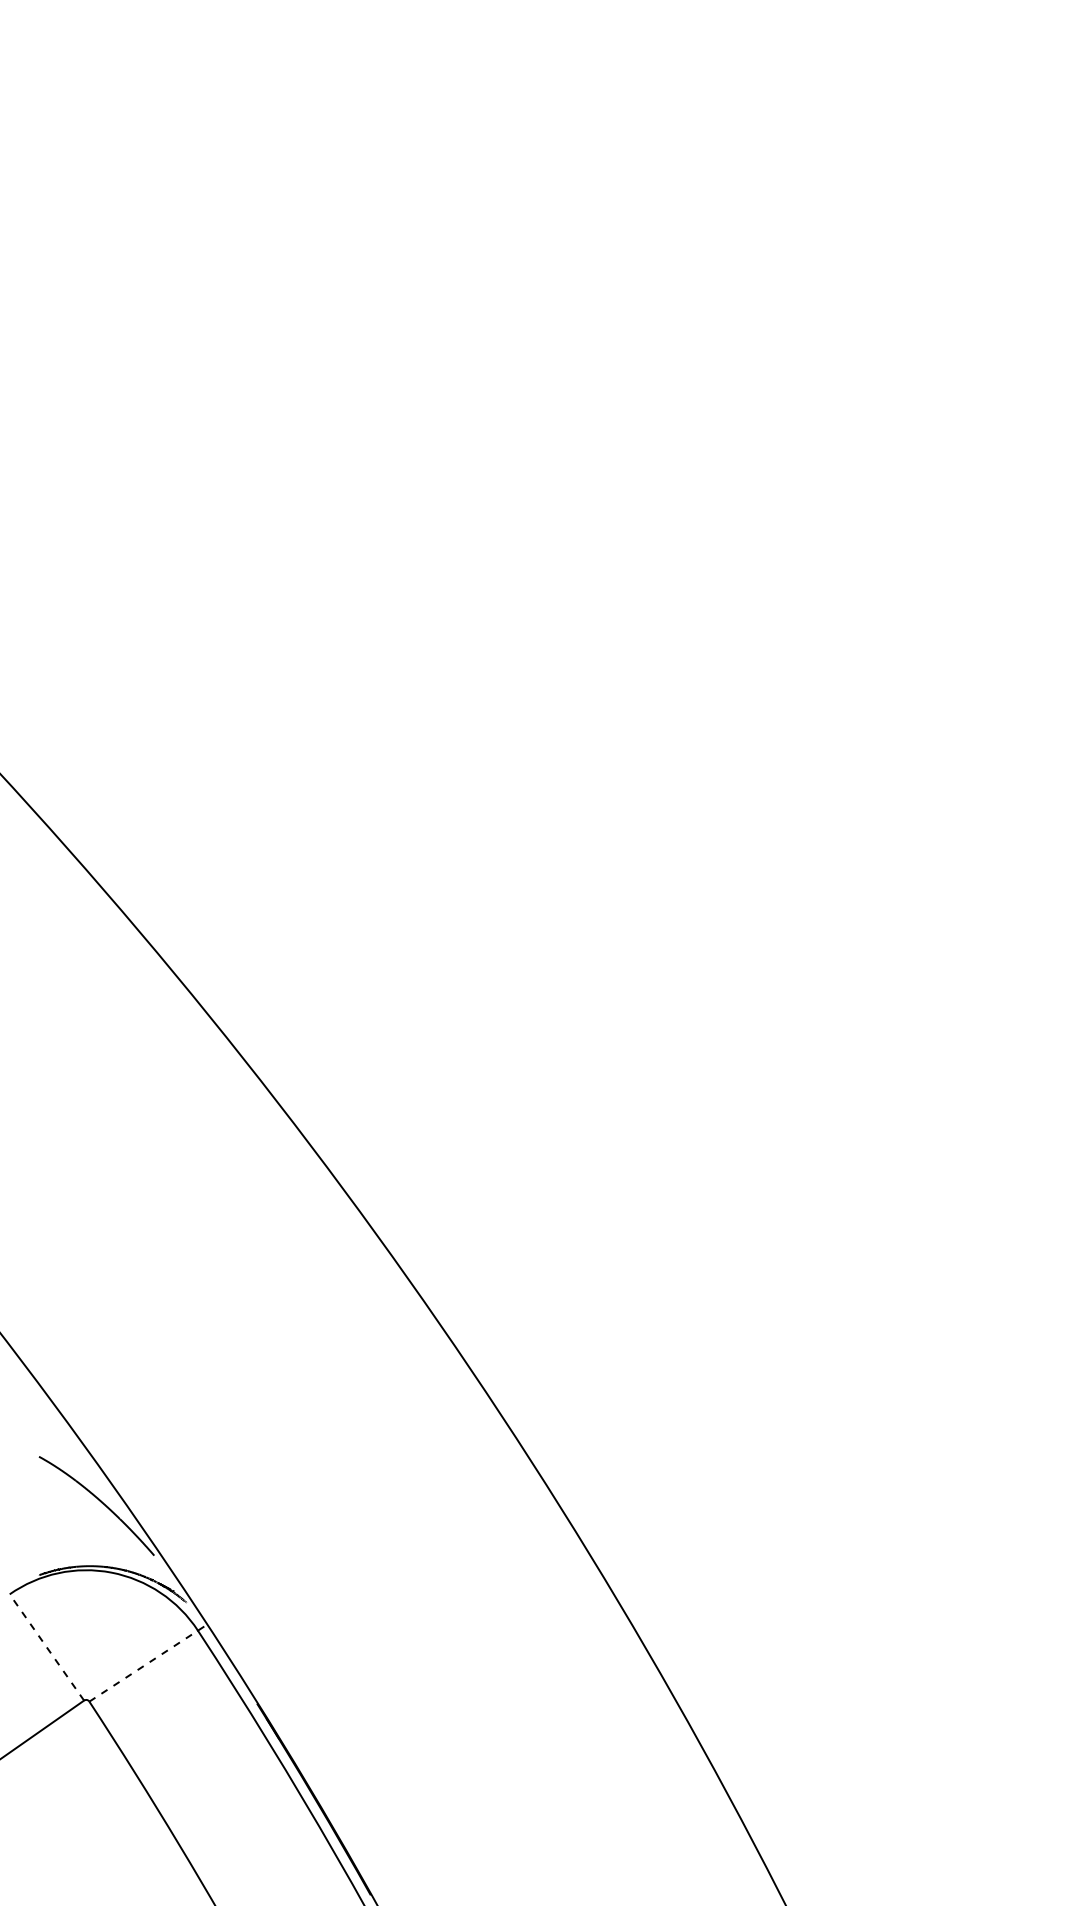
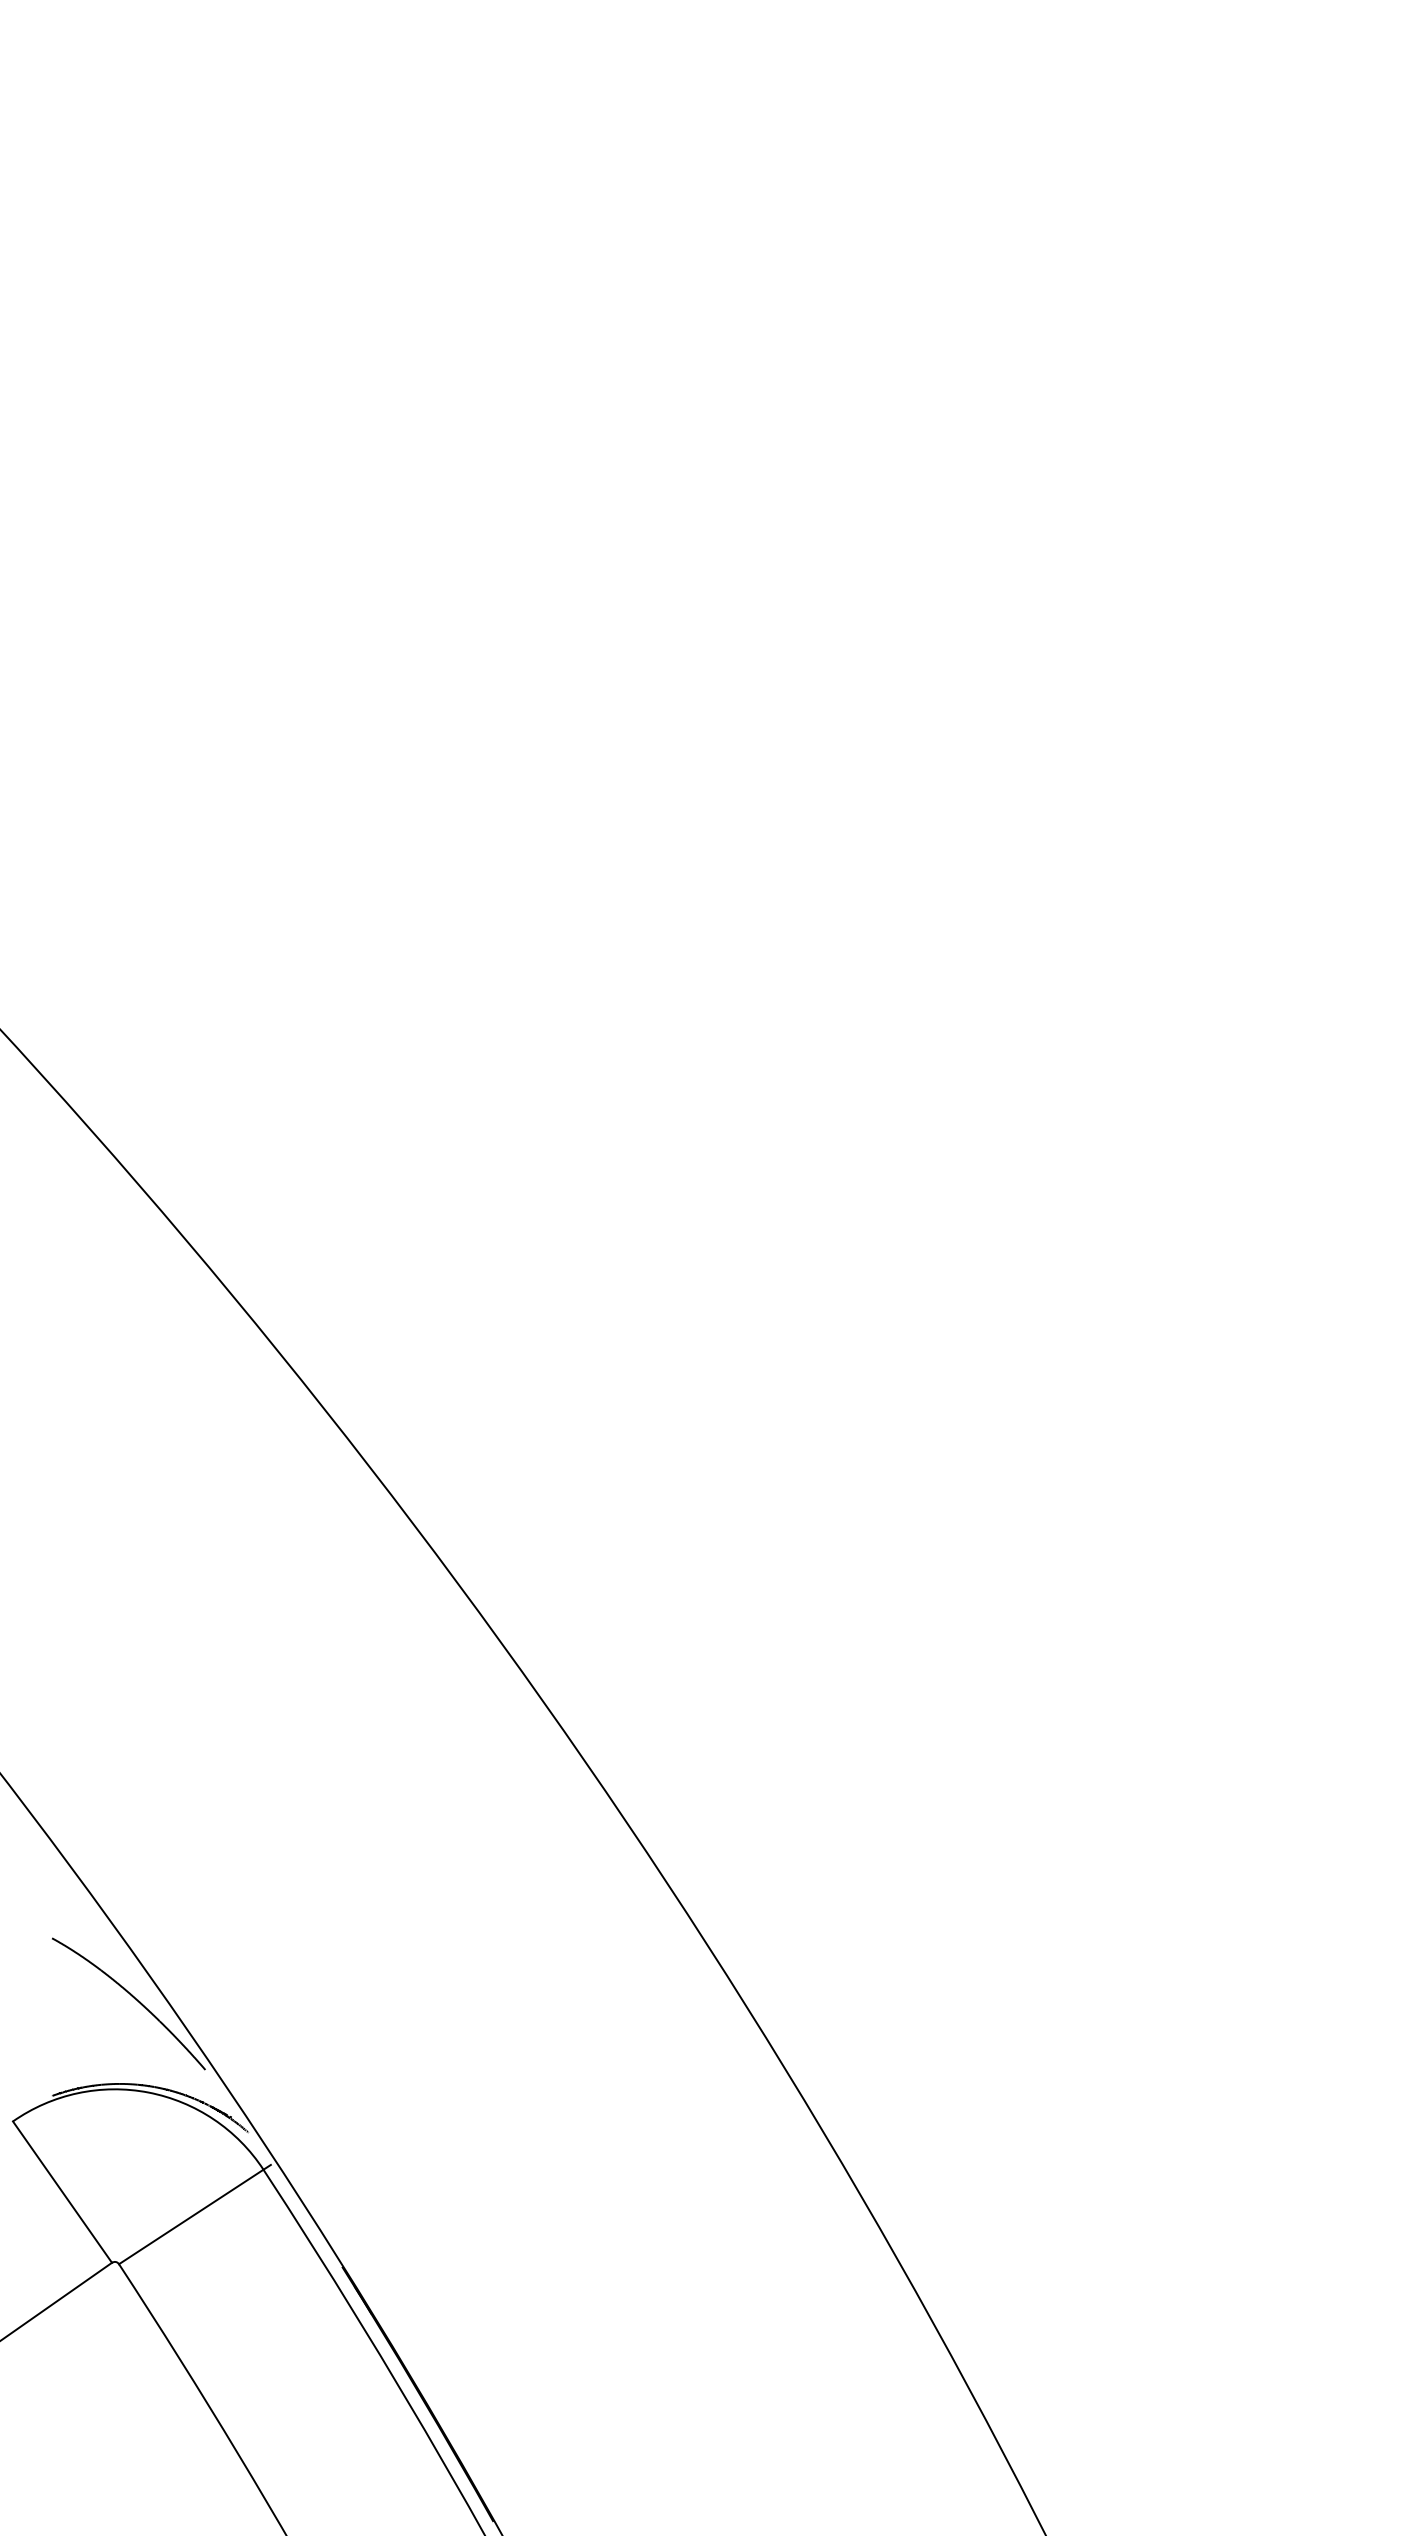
line: (46, 1647) -> (62, 2191), dashed -> solid
line: (143, 1665) -> (191, 2216), dashed -> solid

